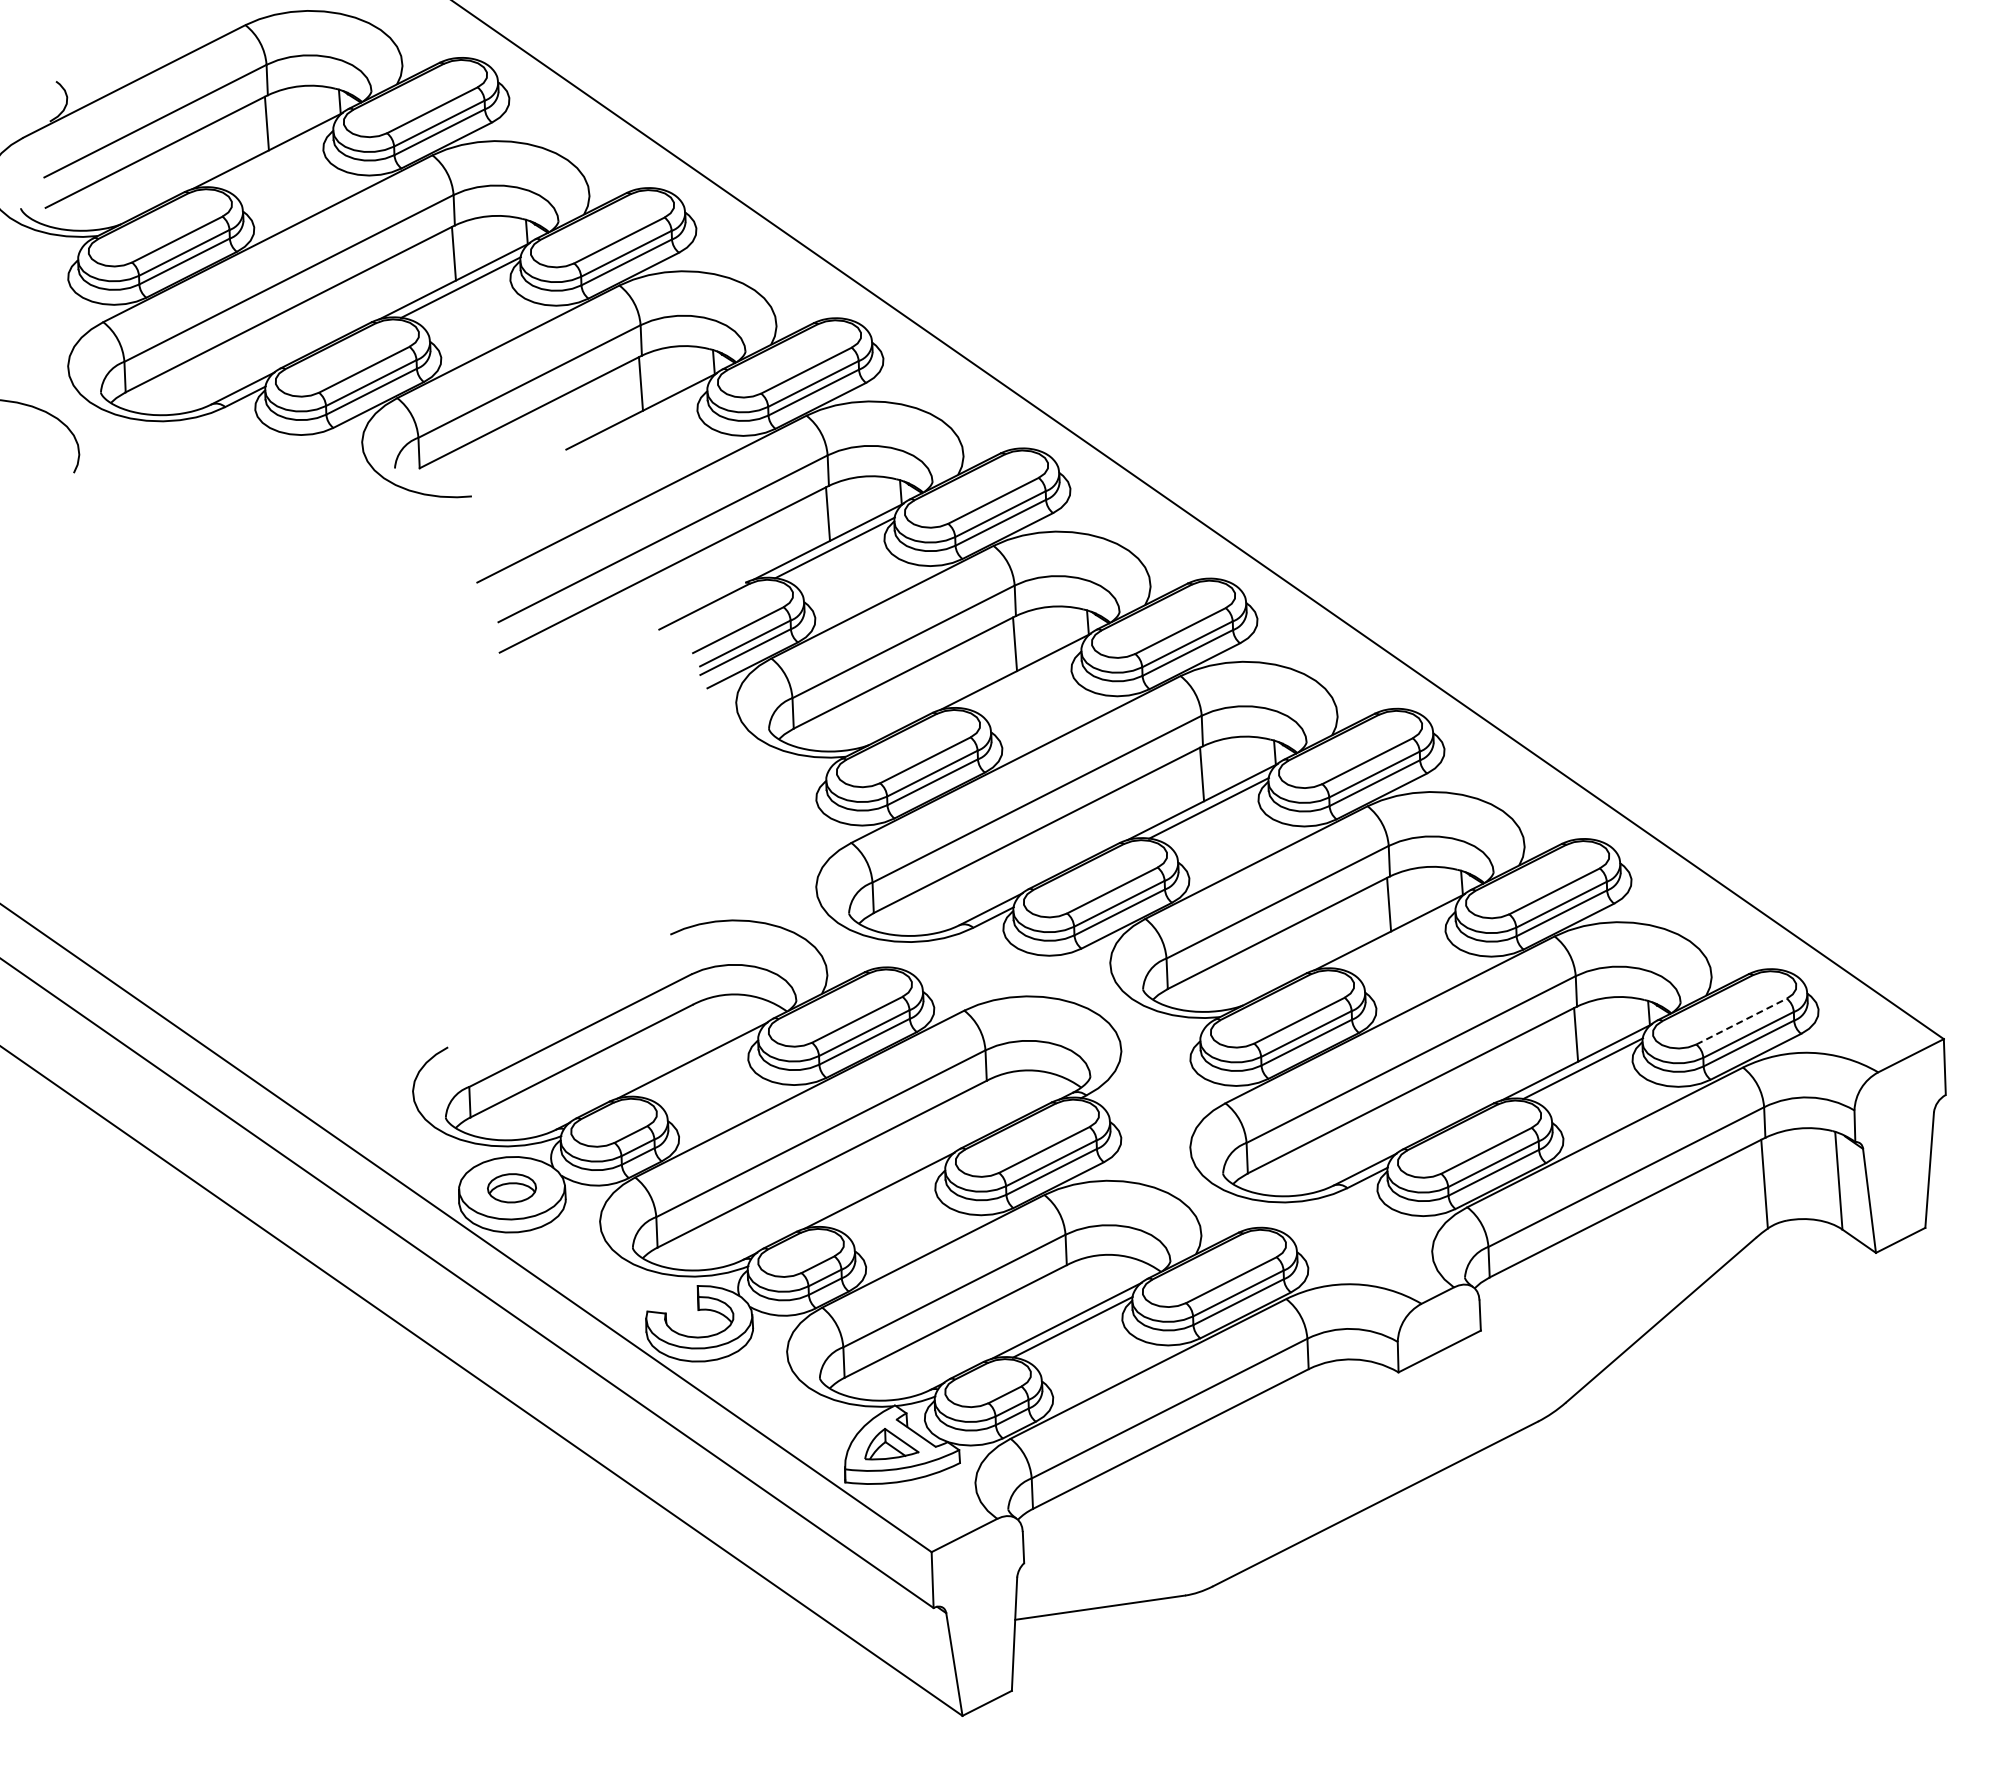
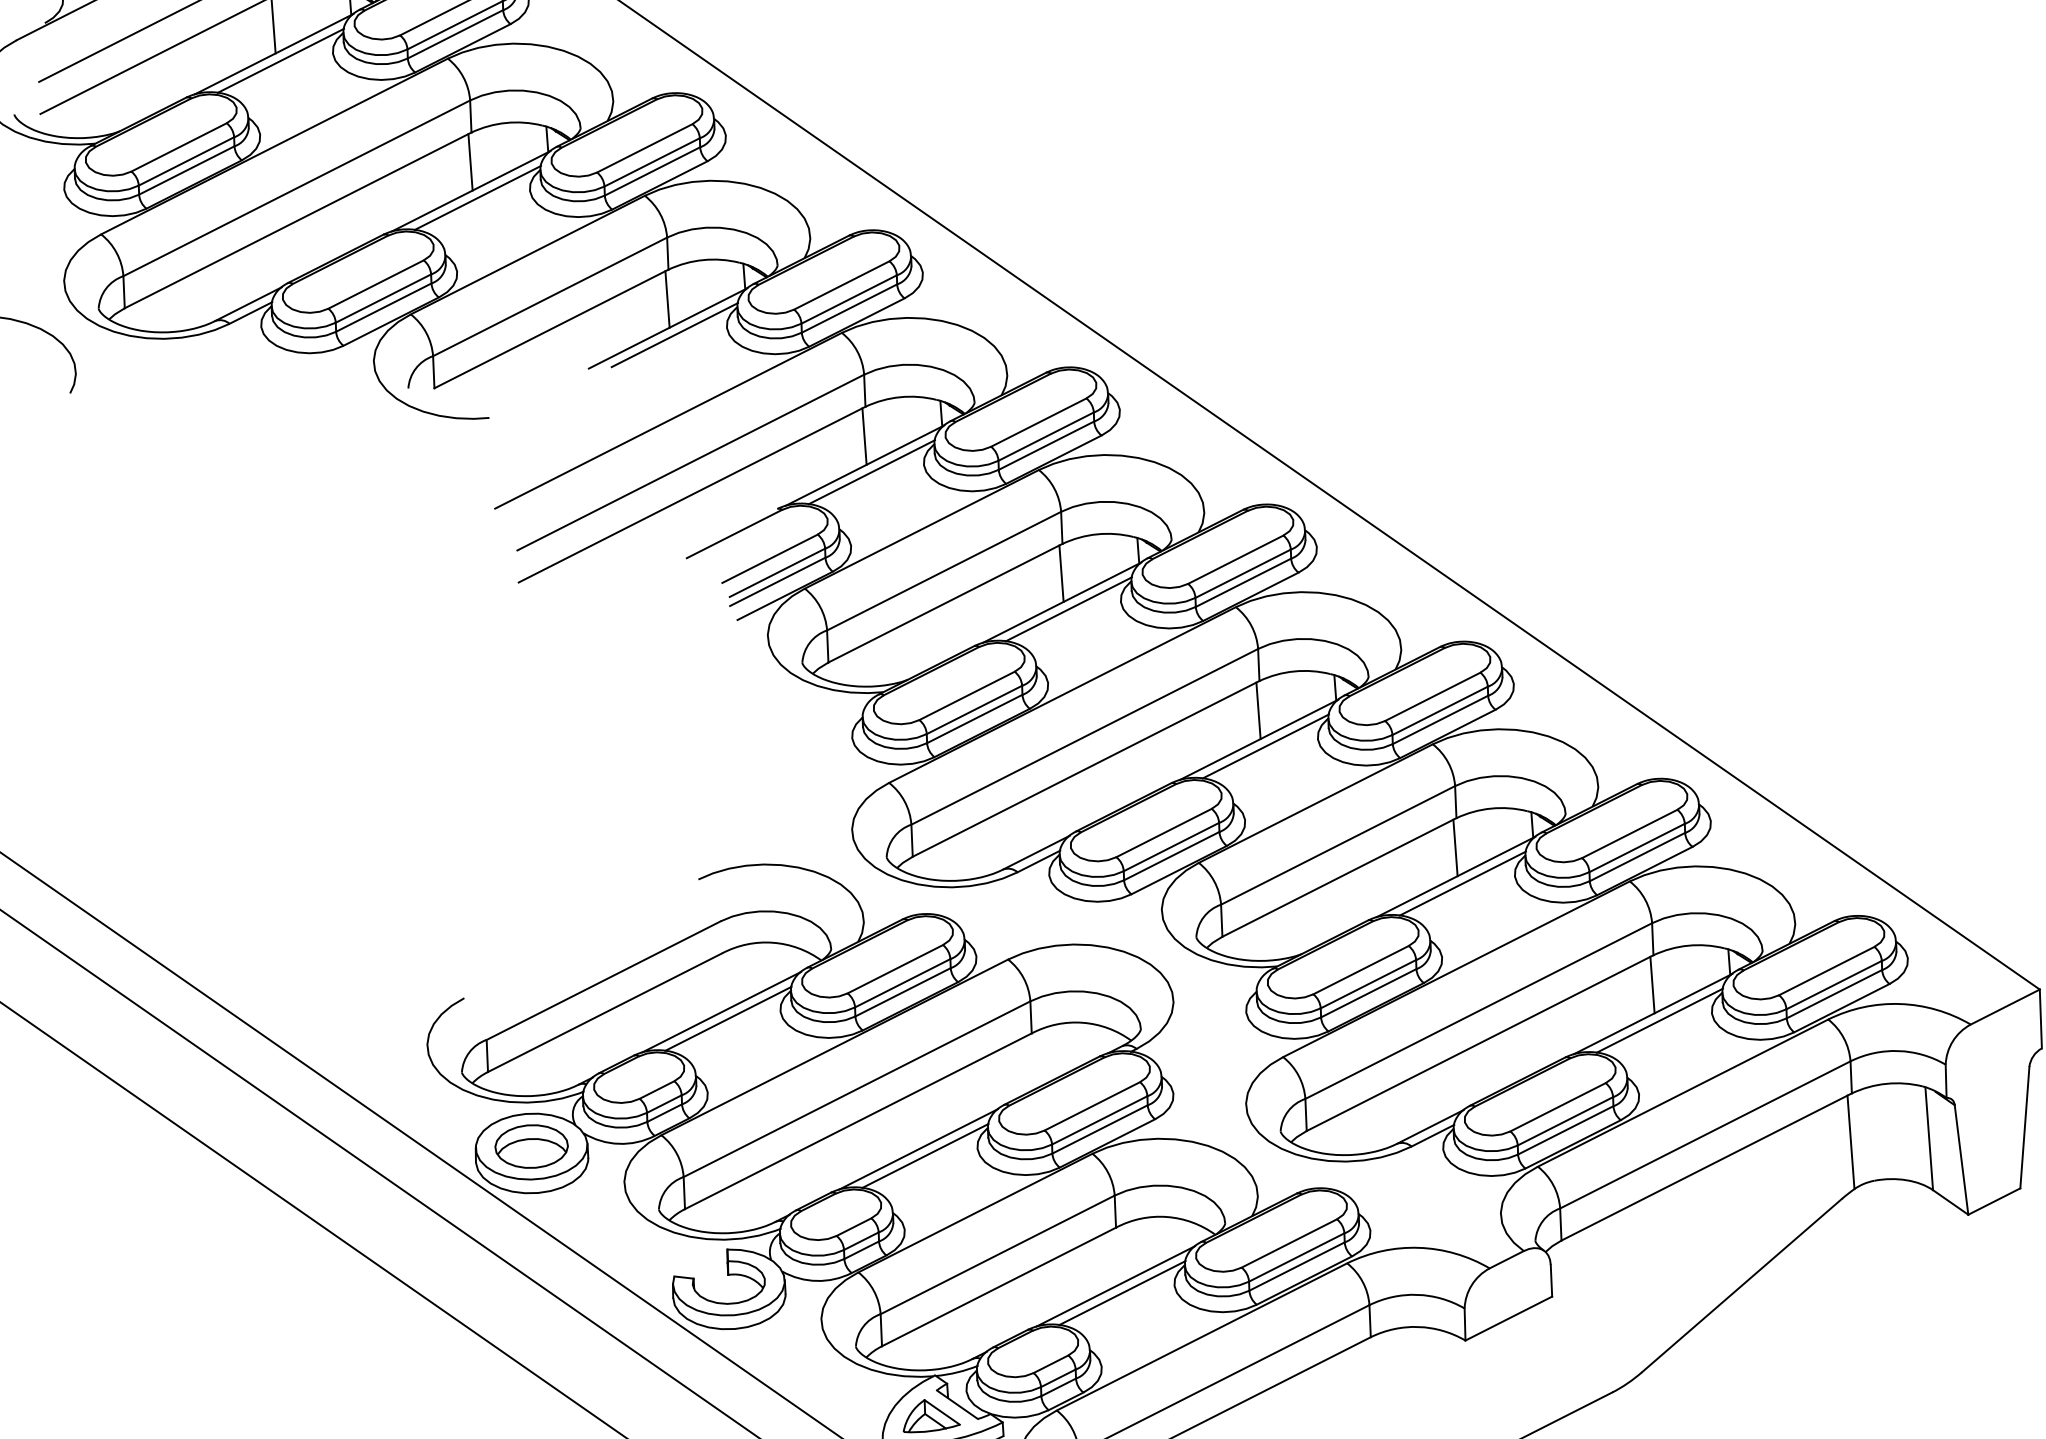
line: (273, 157) -> (280, 60), added
line: (647, 417) -> (674, 334), added
line: (1021, 677) -> (1068, 608), added
line: (1395, 938) -> (1462, 883), added
line: (1741, 1021) -> (1826, 970), dashed -> solid
line: (698, 1066) -> (728, 1018), added
part: (511, 1188) -> (531, 1146), size x1.43
line: (885, 1196) -> (925, 1155), added

